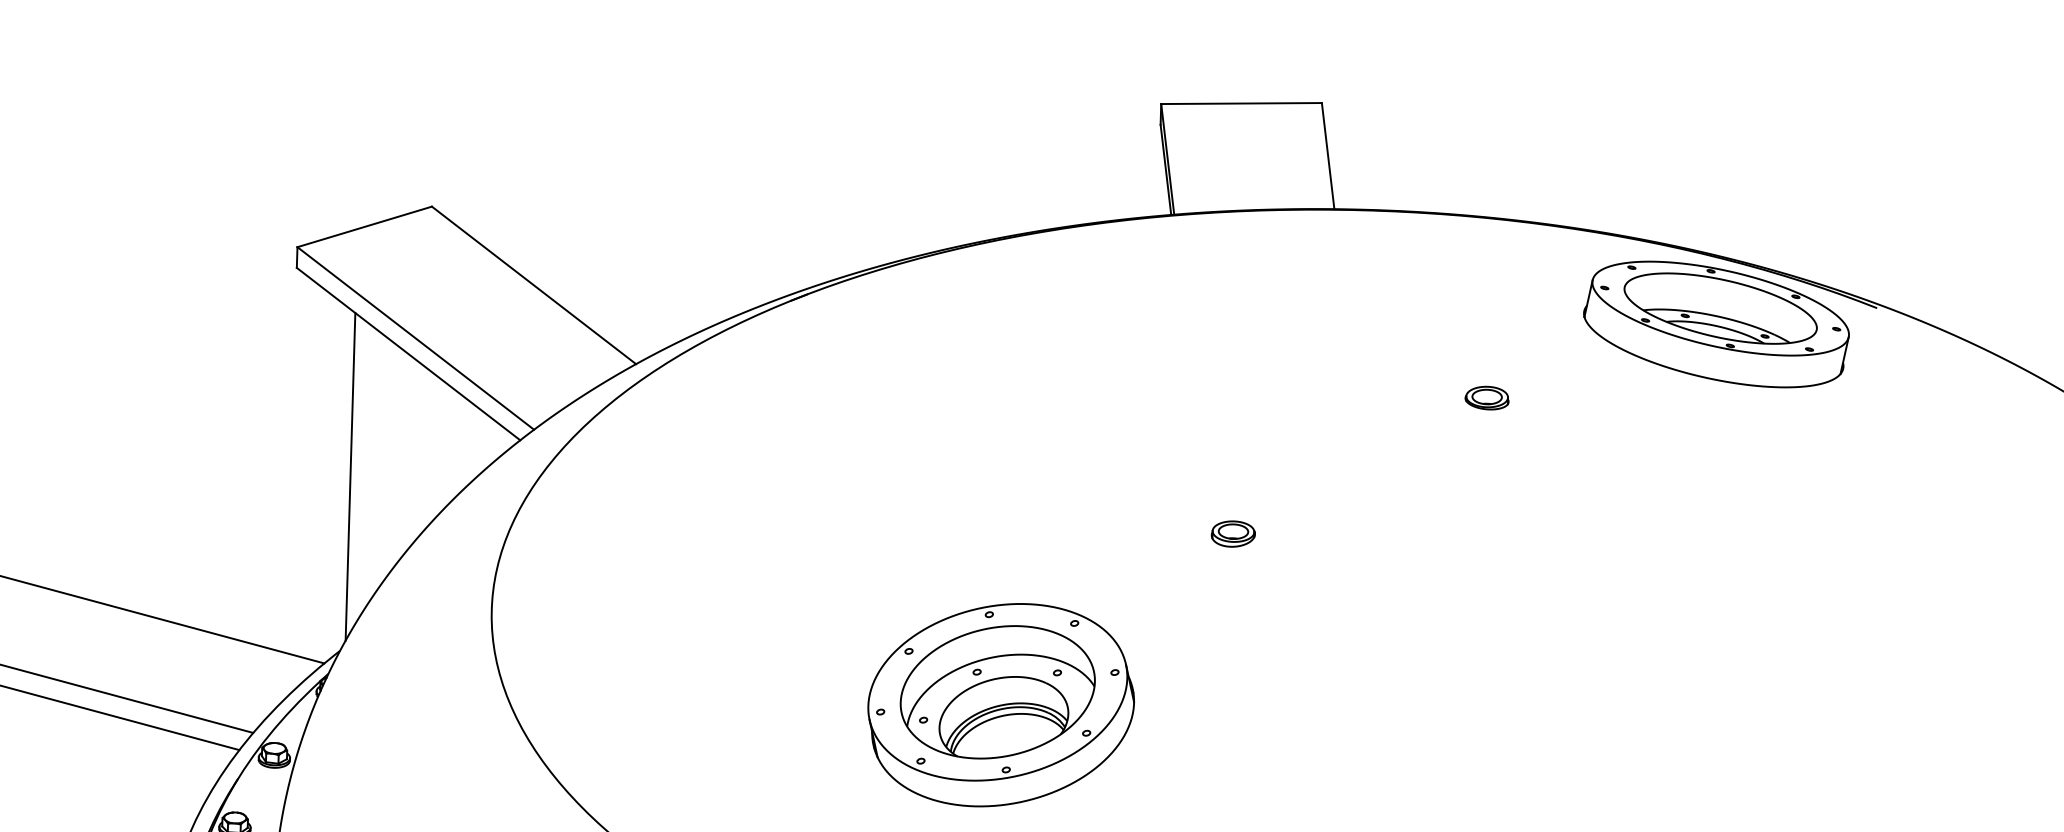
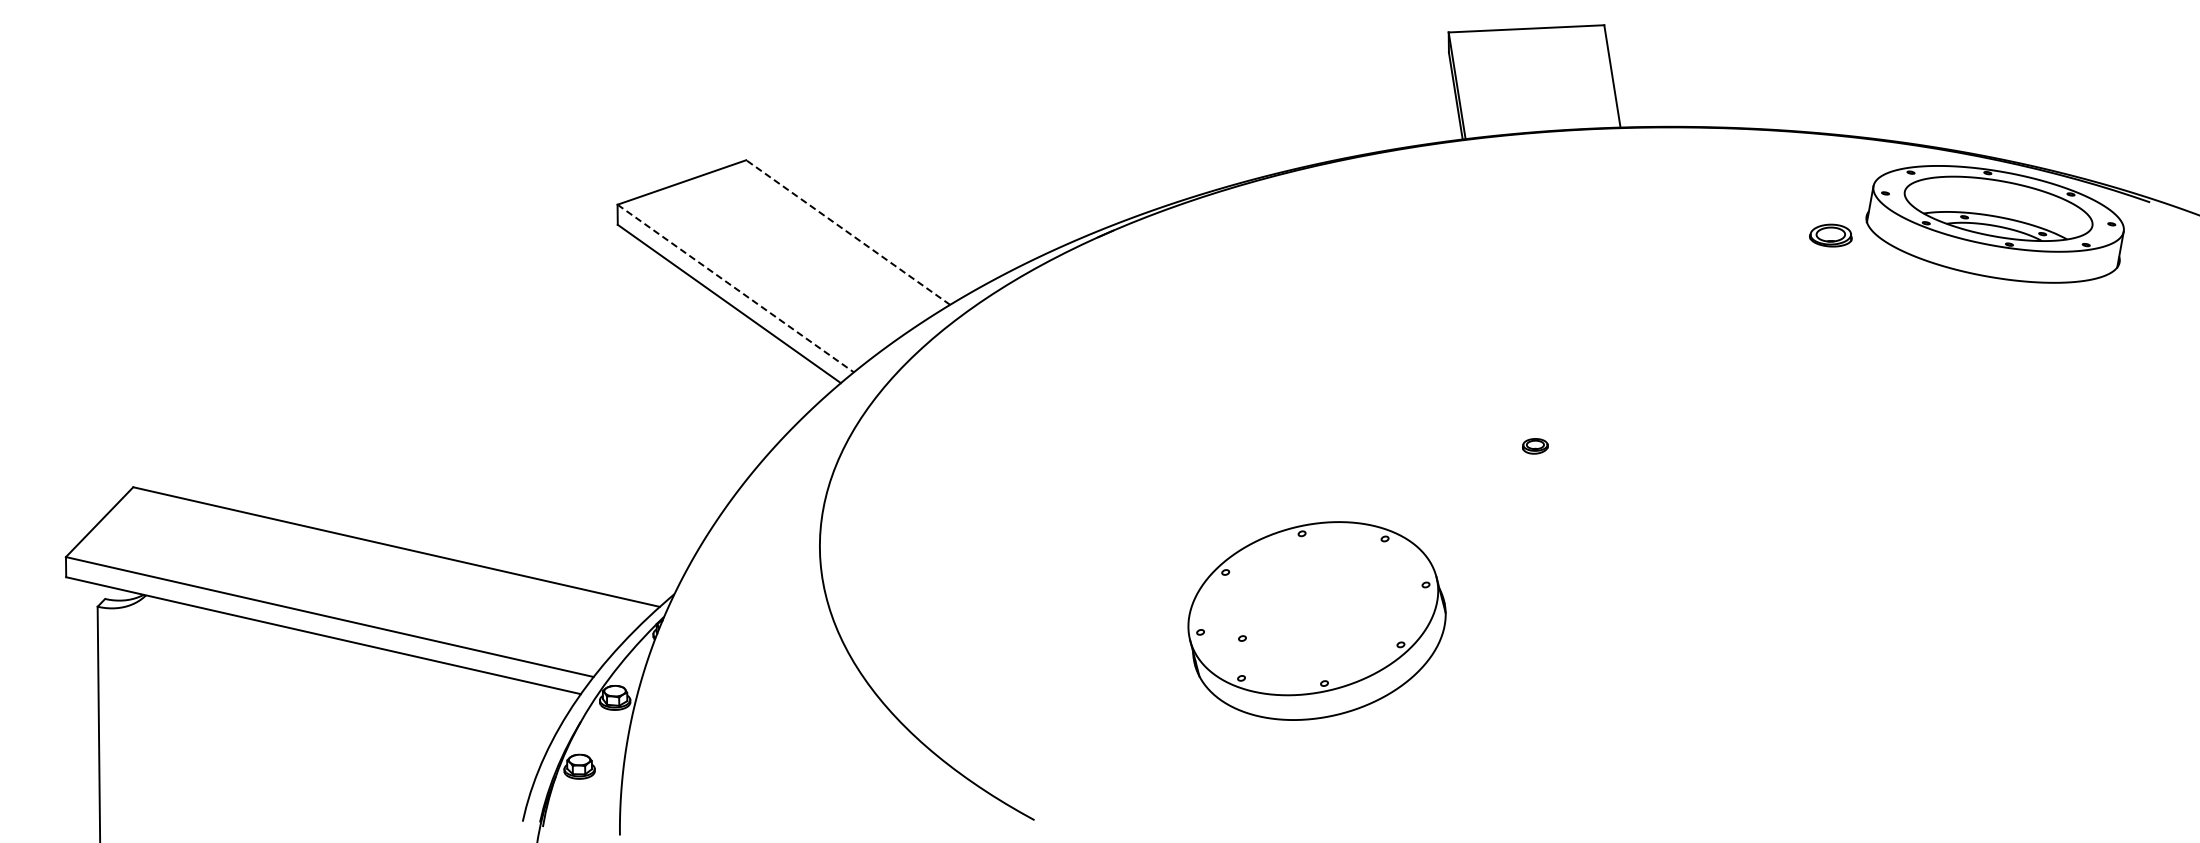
line: (534, 285) -> (848, 232), solid -> dashed
line: (415, 338) -> (735, 288), solid -> dashed
part: (1486, 397) -> (1830, 235), moved
line: (350, 477) -> (677, 425), removed
part: (1233, 534) -> (1535, 446), size x0.6
part: (996, 692) -> (1312, 608), removed

